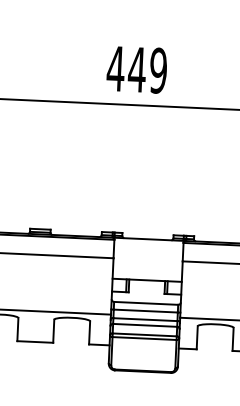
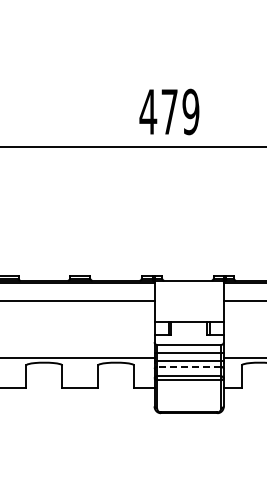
text: (137, 69) -> (169, 111), 449 -> 479
line: (144, 324) -> (188, 366), solid -> dashed

